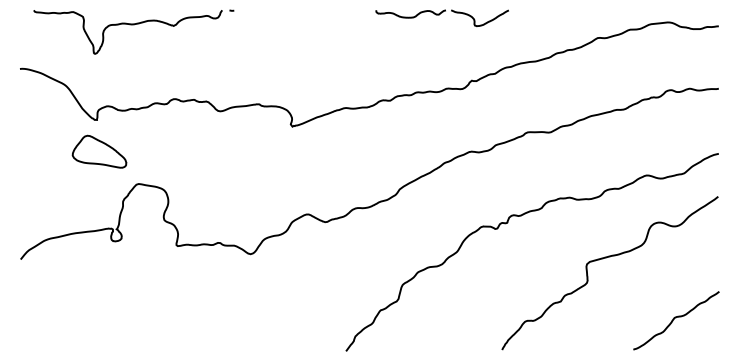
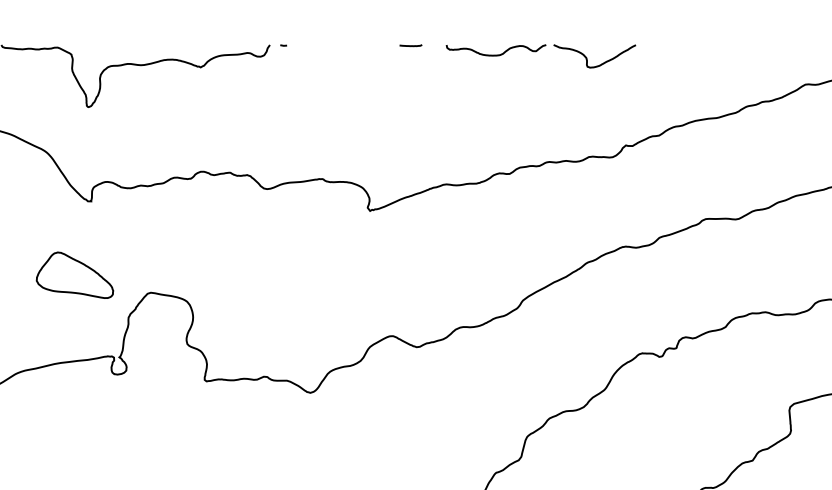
line: (321, 10) -> (411, 45), added
part: (441, 17) -> (539, 55), moved
part: (99, 151) -> (74, 274), moved

